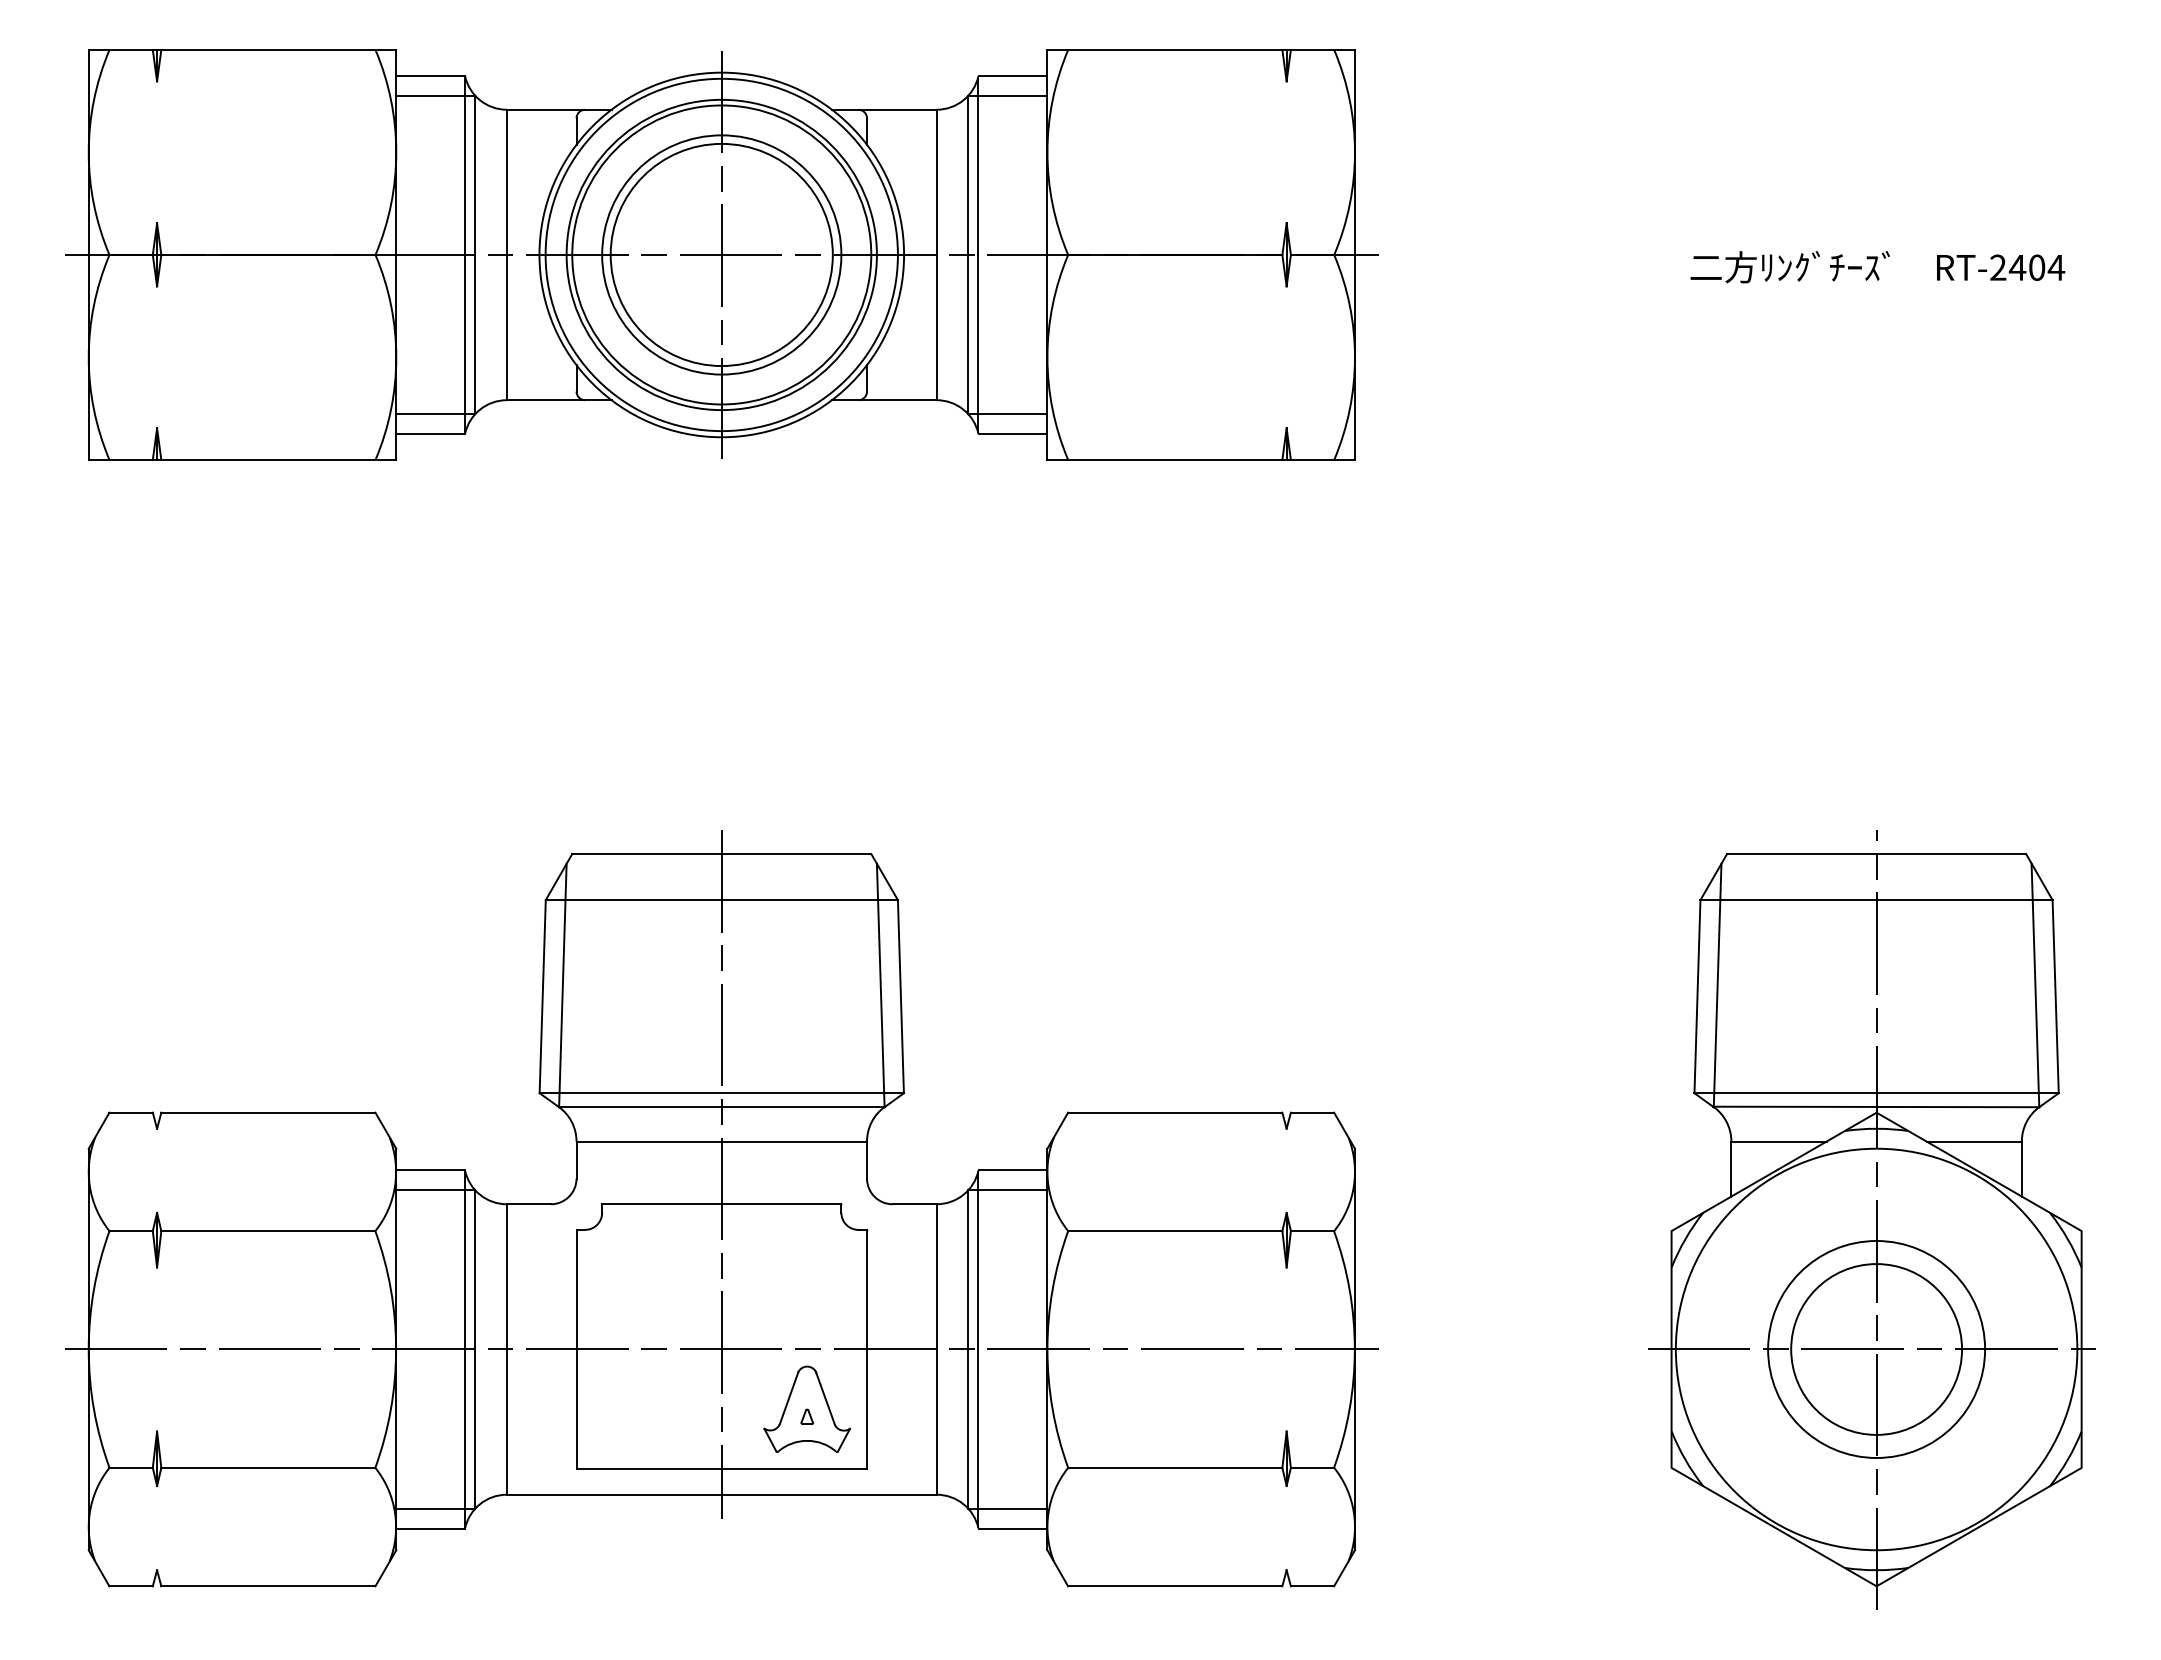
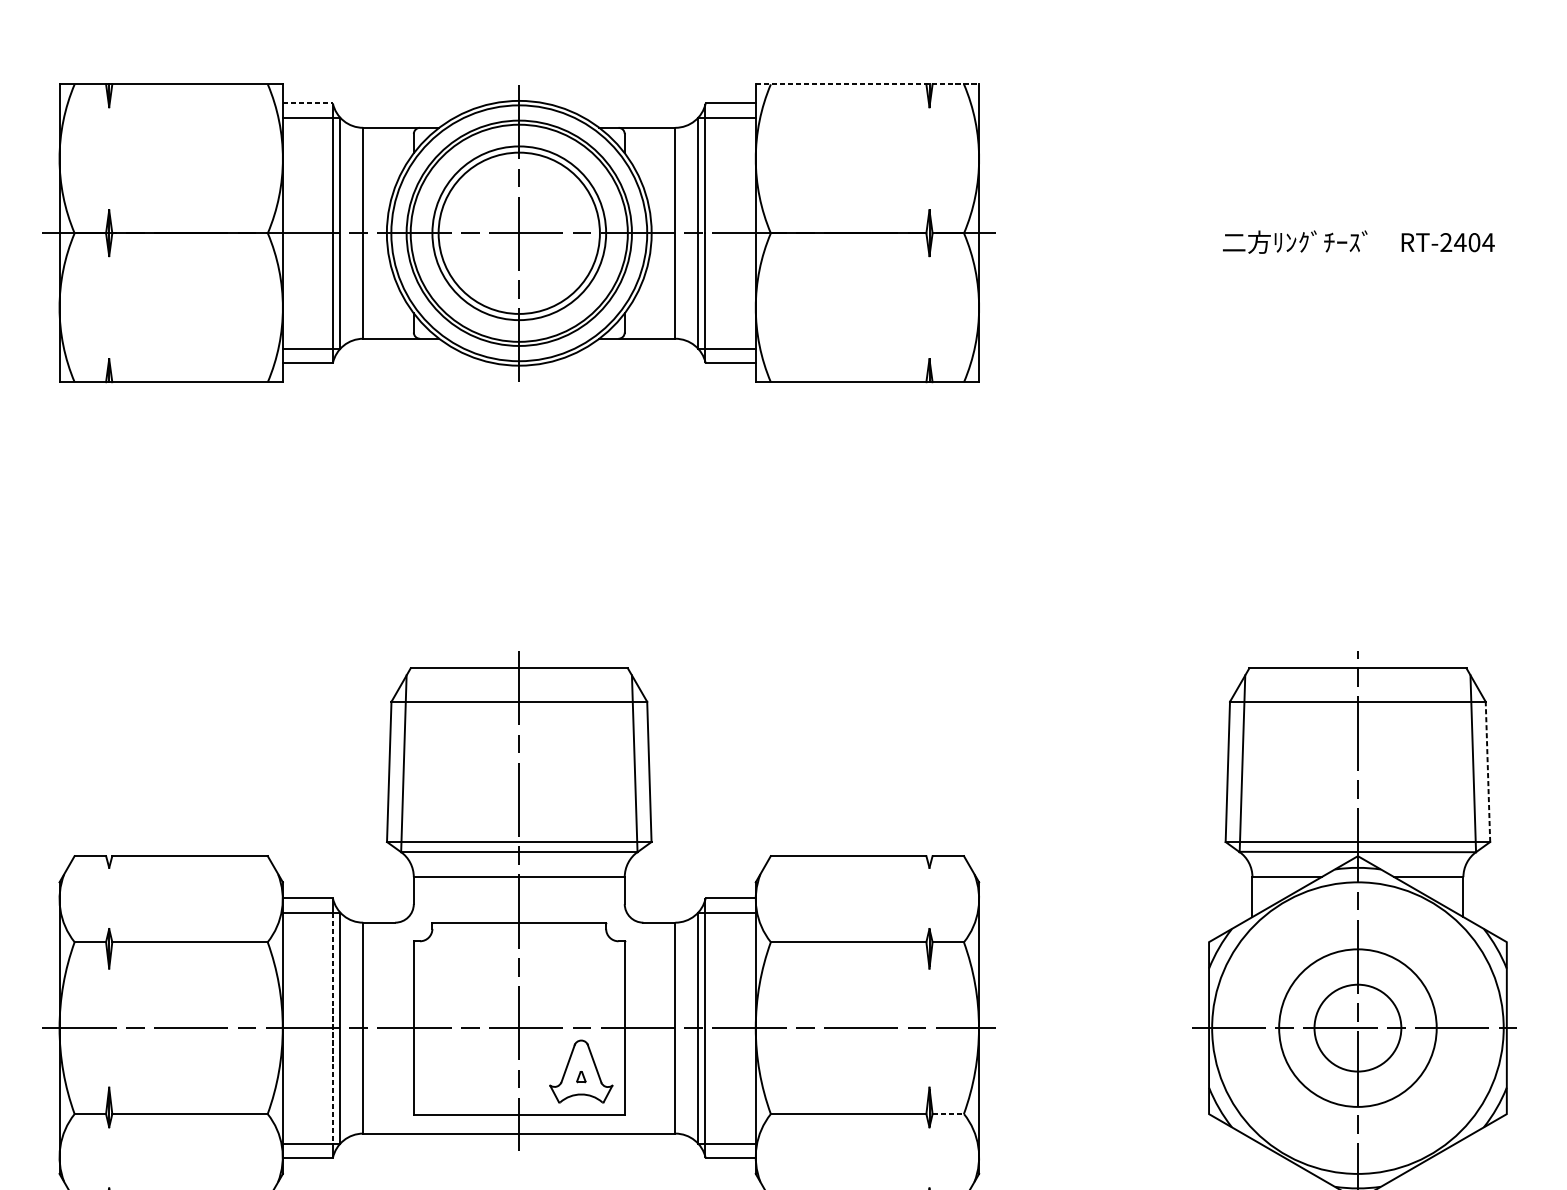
line: (1201, 49) -> (867, 84), solid -> dashed
line: (431, 75) -> (308, 102), solid -> dashed
line: (2055, 996) -> (1487, 771), solid -> dashed
circle: (1876, 1349) -> (1357, 1028), size x0.7
line: (465, 1350) -> (333, 1028), solid -> dashed
line: (1312, 1467) -> (948, 1113), solid -> dashed

